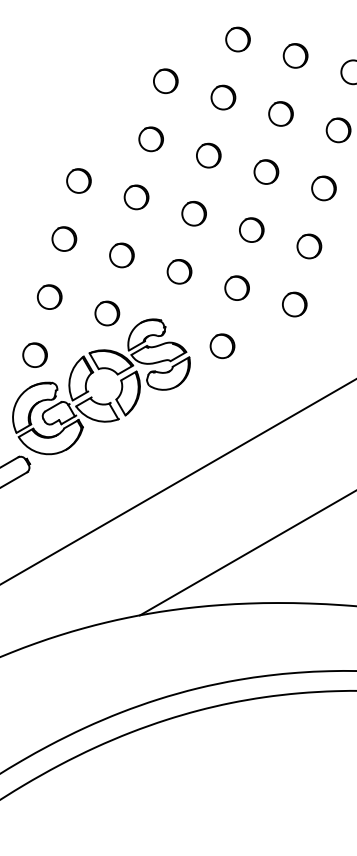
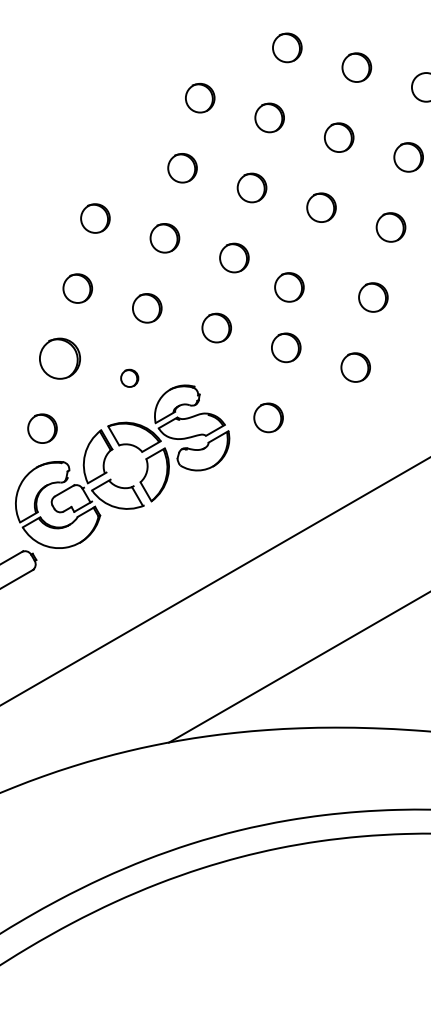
circle: (251, 229) -> (289, 286), moved
part: (49, 296) -> (59, 357), size x1.4
part: (107, 313) -> (129, 378), size x0.6

